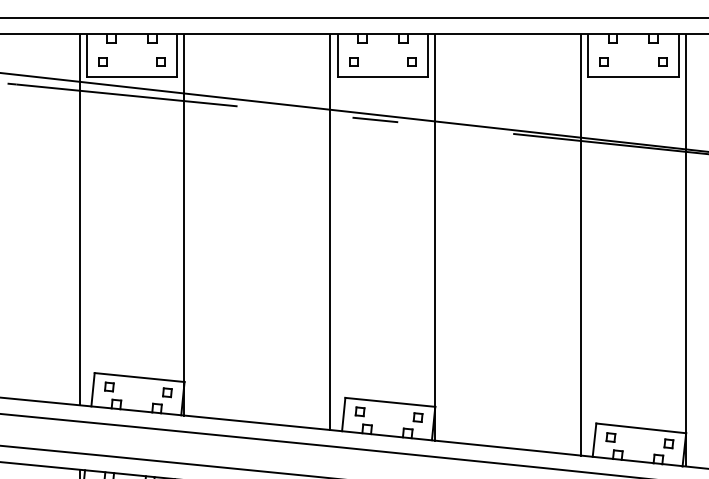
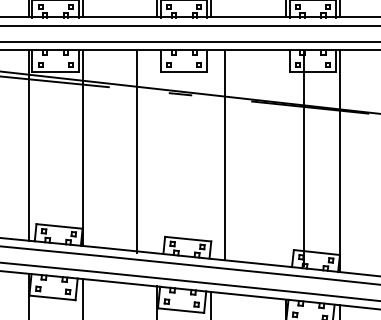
line: (330, 231) -> (137, 151), moved
line: (435, 237) -> (225, 154), moved
line: (579, 245) -> (303, 158), moved

